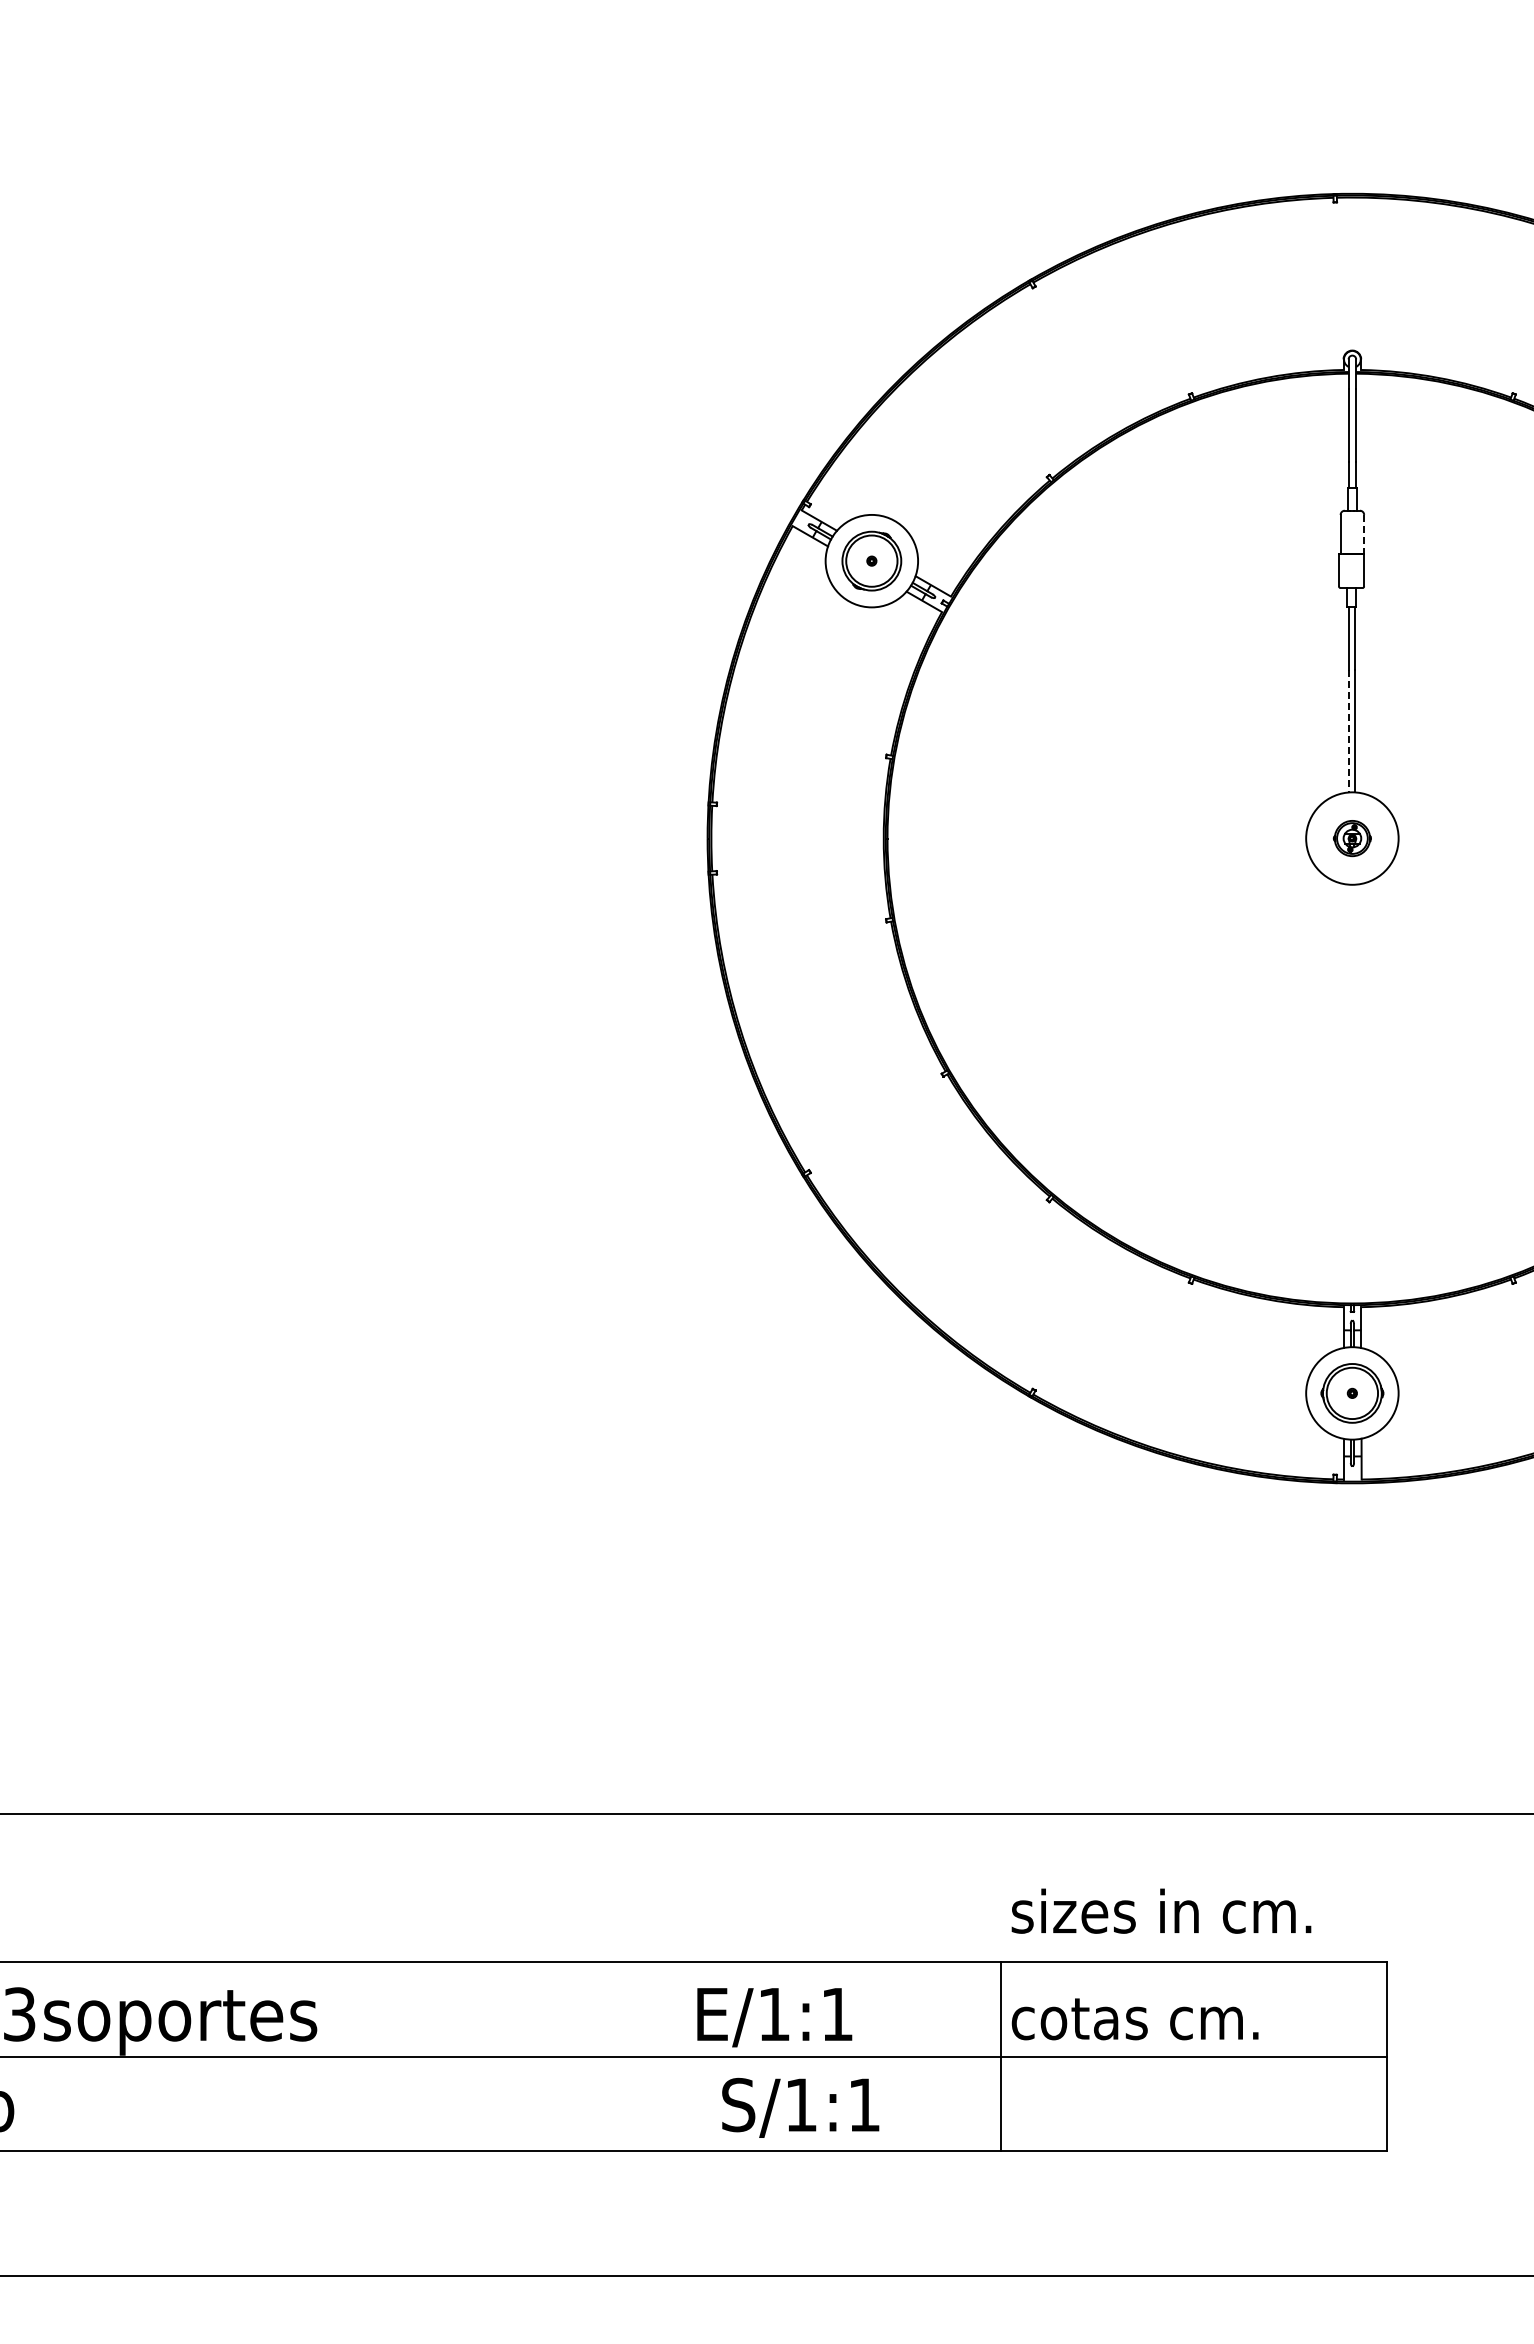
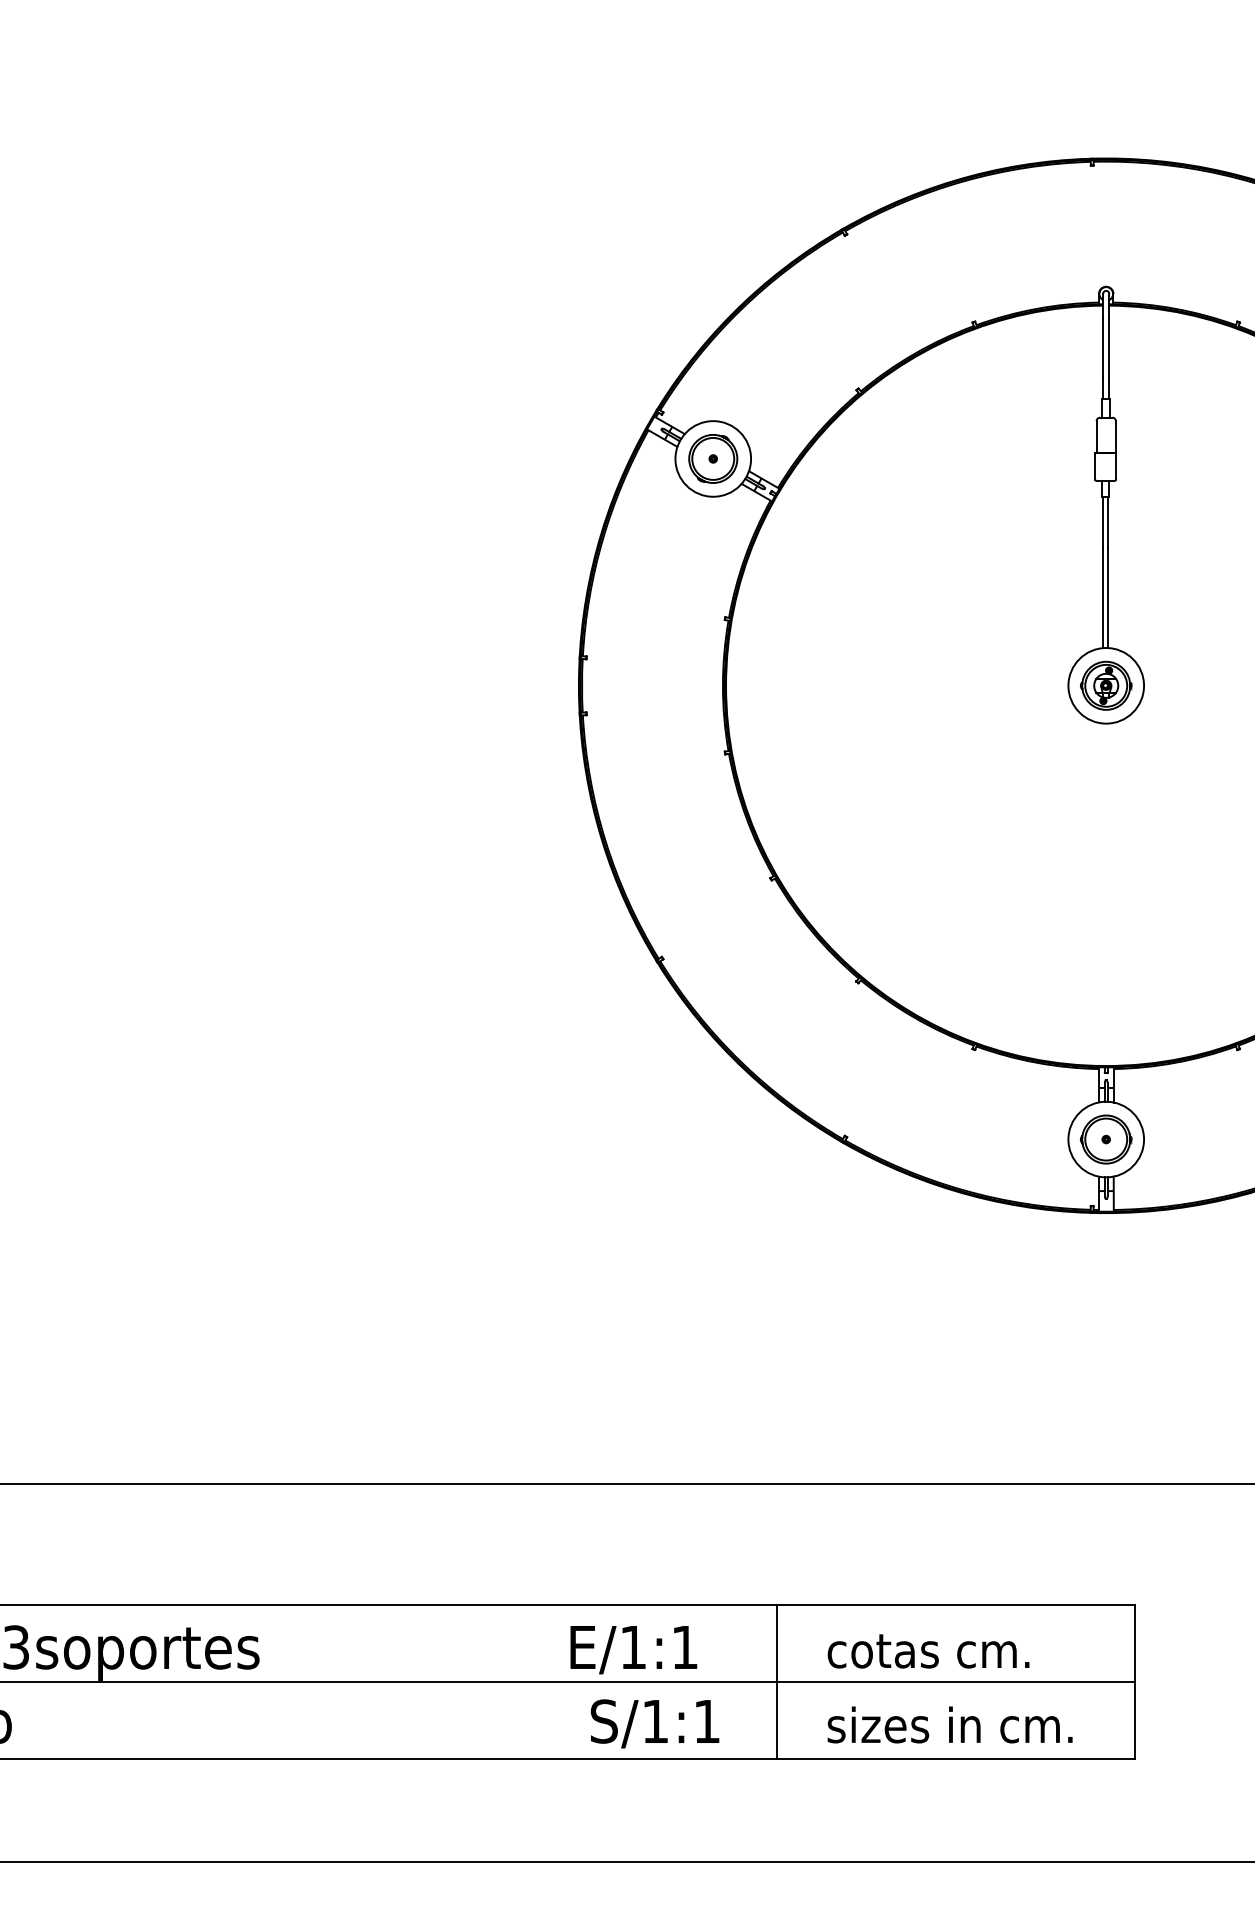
line: (1364, 534) -> (1116, 437), dashed -> solid
line: (1348, 731) -> (1103, 598), dashed -> solid
part: (1352, 838) -> (1106, 685), size x1.67
text: (1161, 1910) -> (950, 1724), moved
line: (1001, 2056) -> (776, 1681), moved

